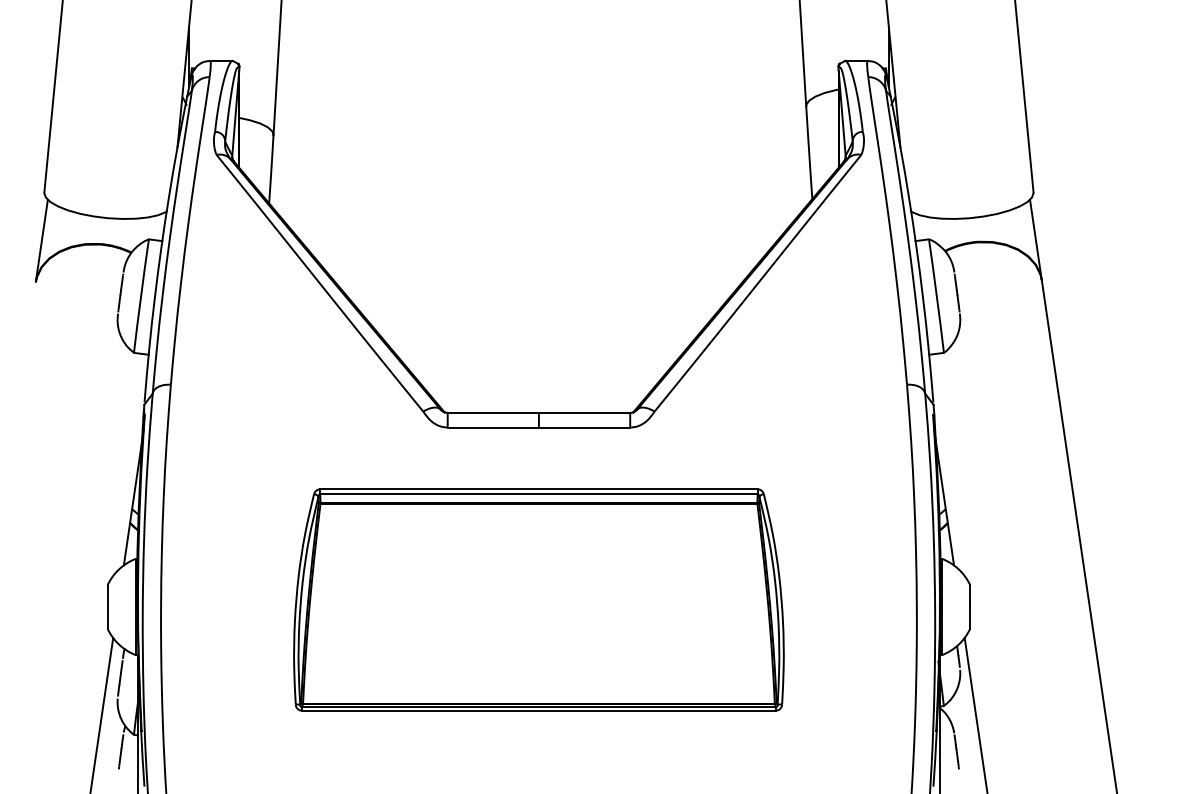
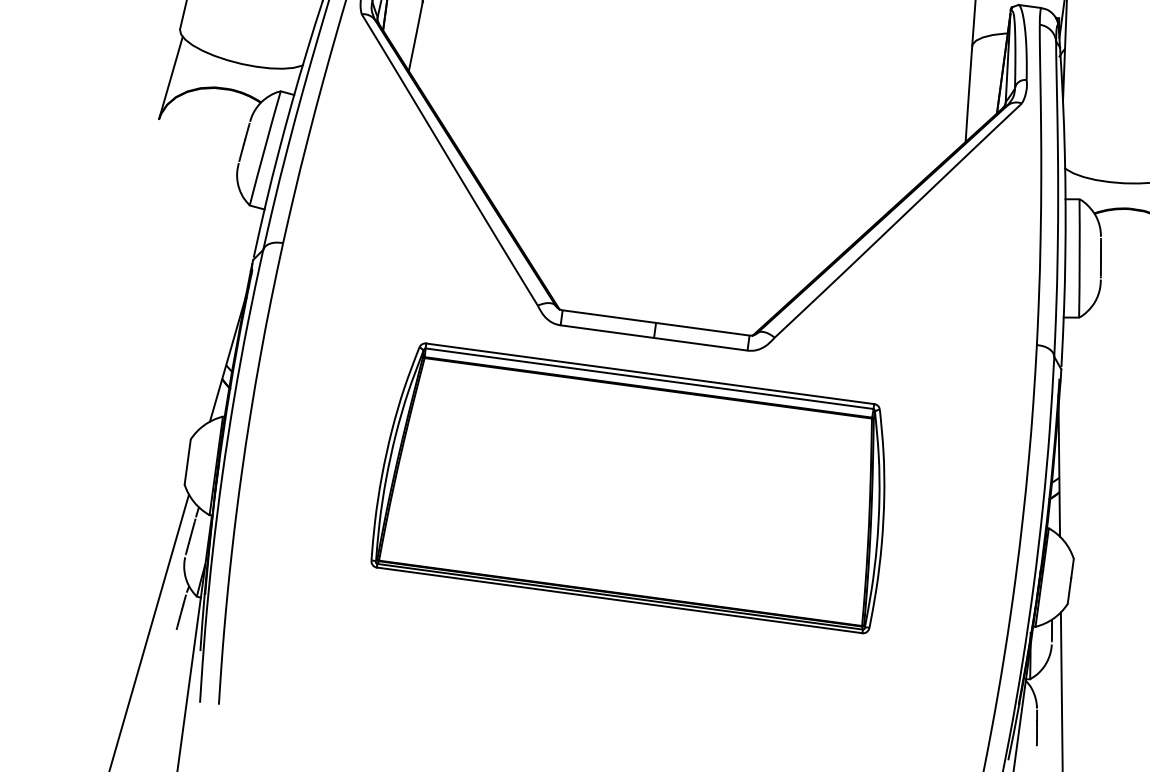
part: (538, 599) -> (634, 486), moved

